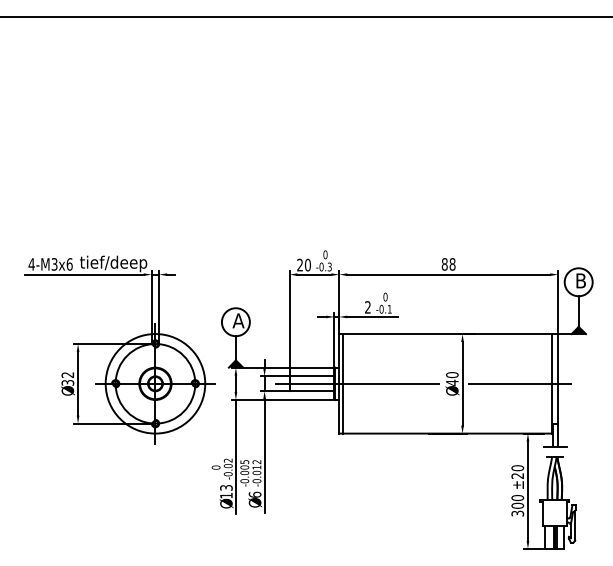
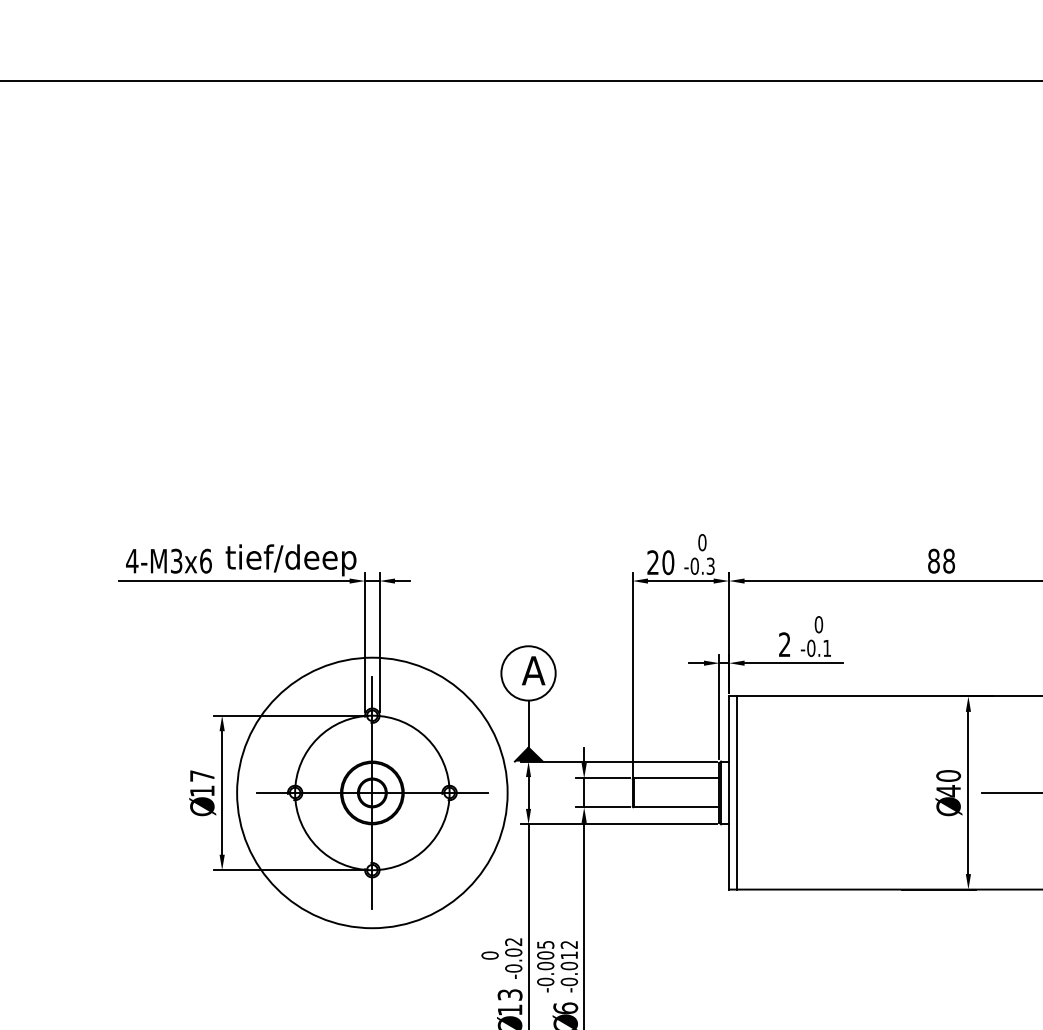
text: (67, 378) -> (201, 782), 32 -> 17
circle: (155, 383) -> (372, 792), size x1.4
line: (357, 383) -> (764, 792), removed

